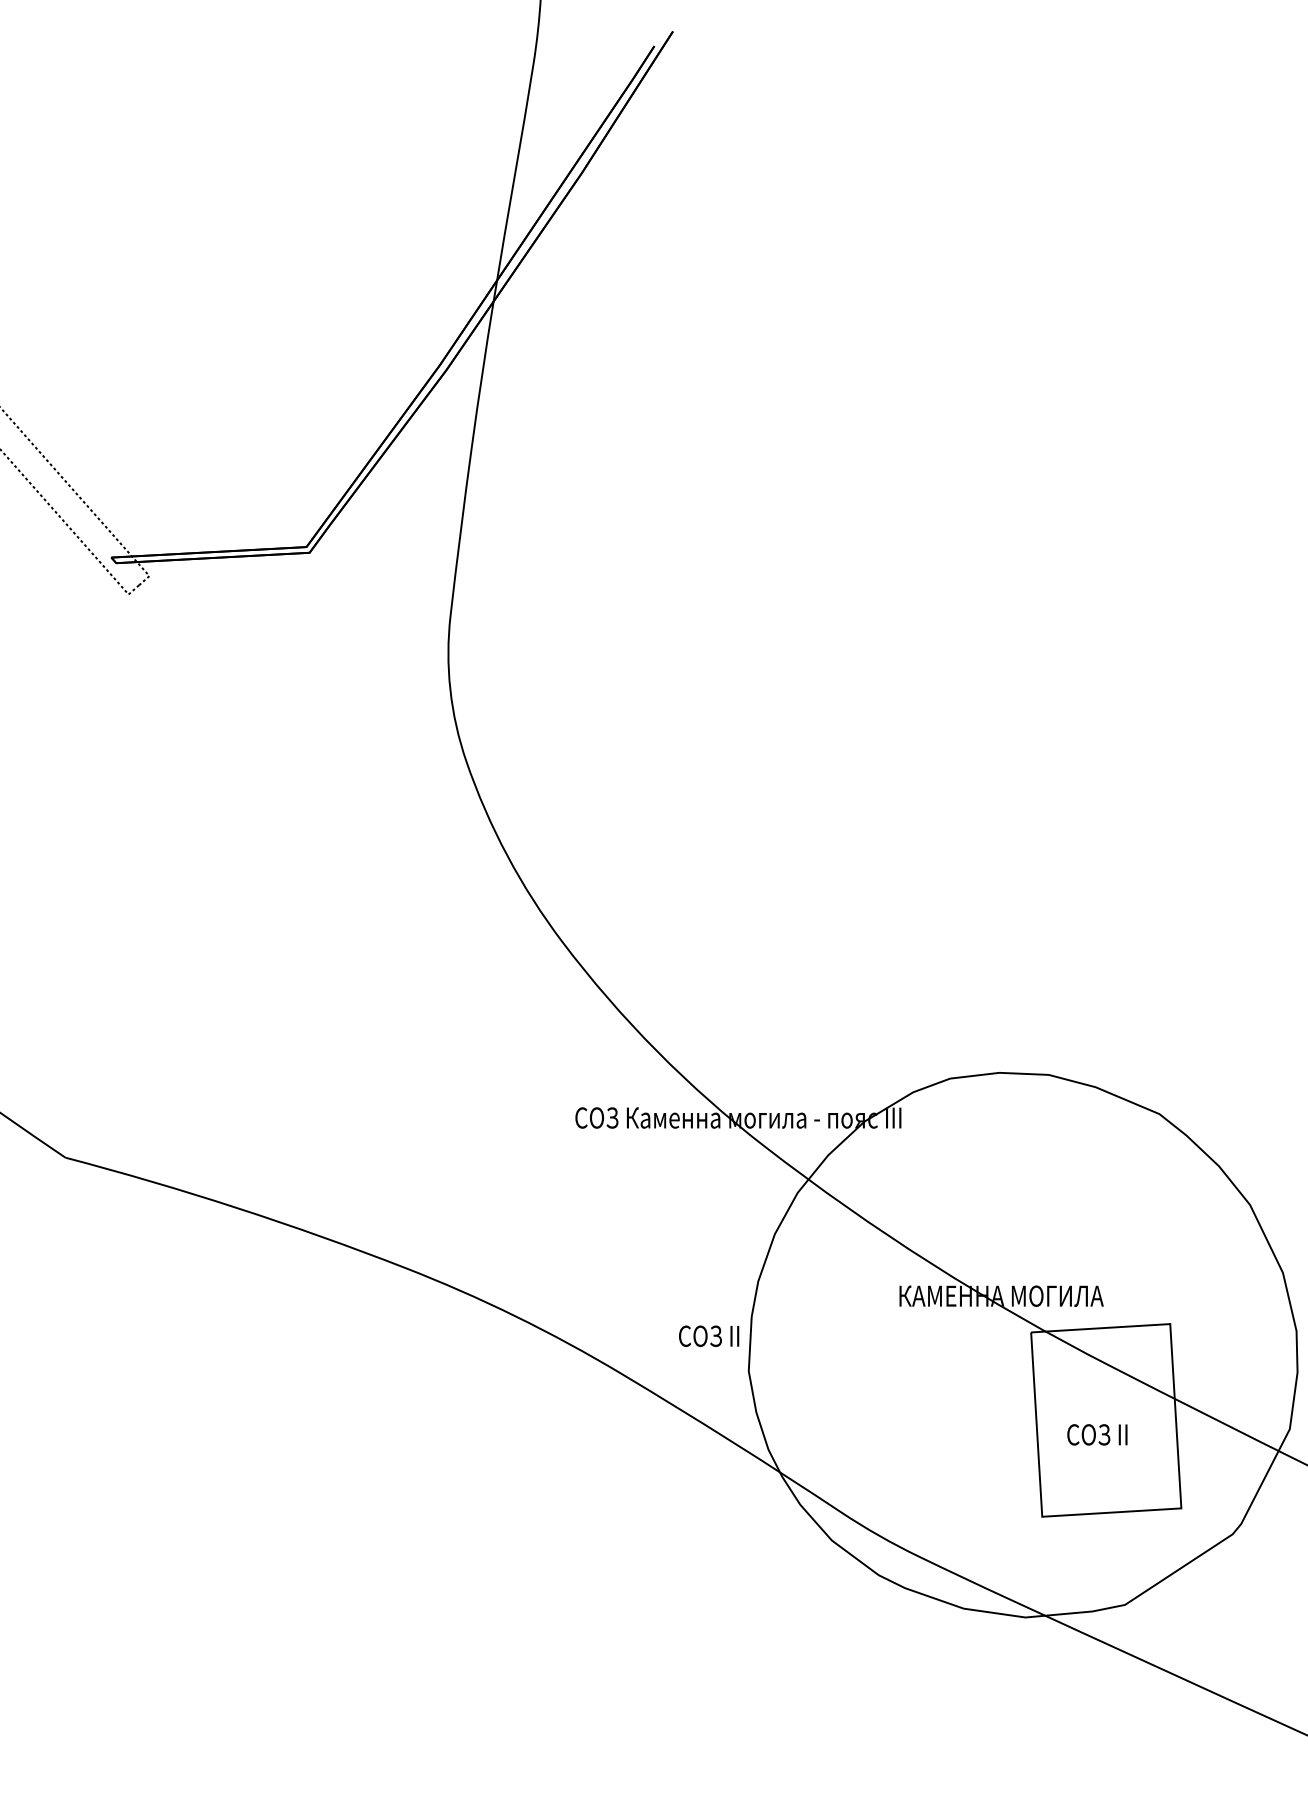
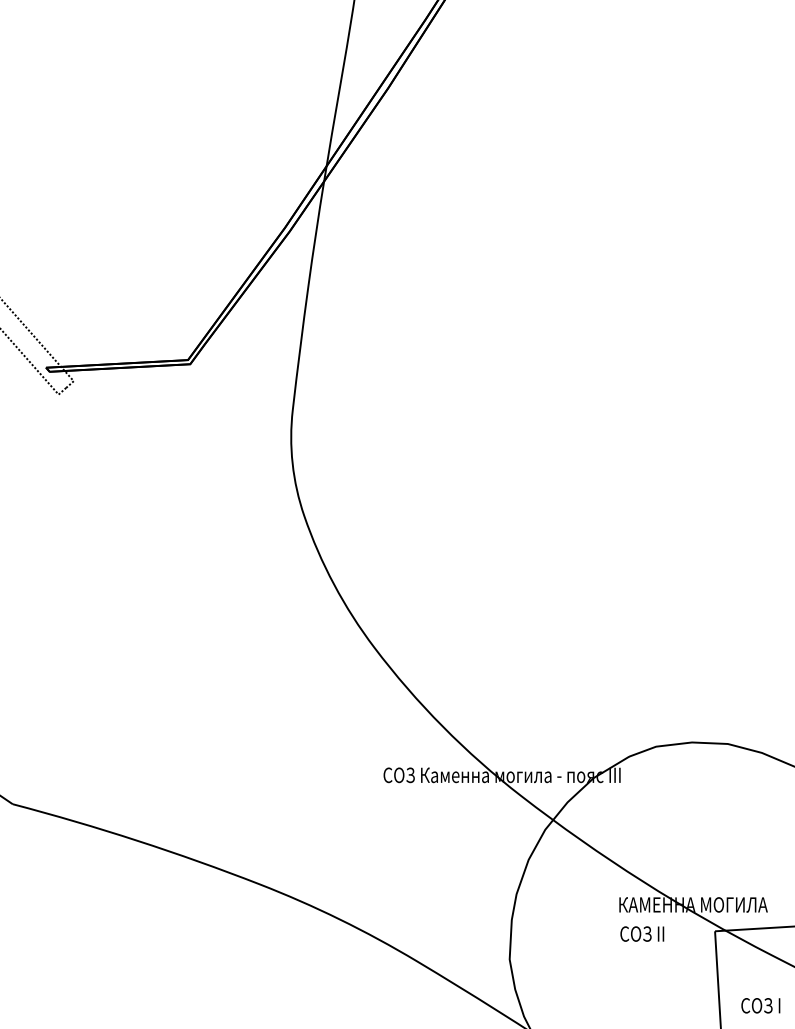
text: (709, 1335) -> (642, 933), moved
text: (1126, 1434) -> (784, 1005), СОЗ II -> СОЗ I

